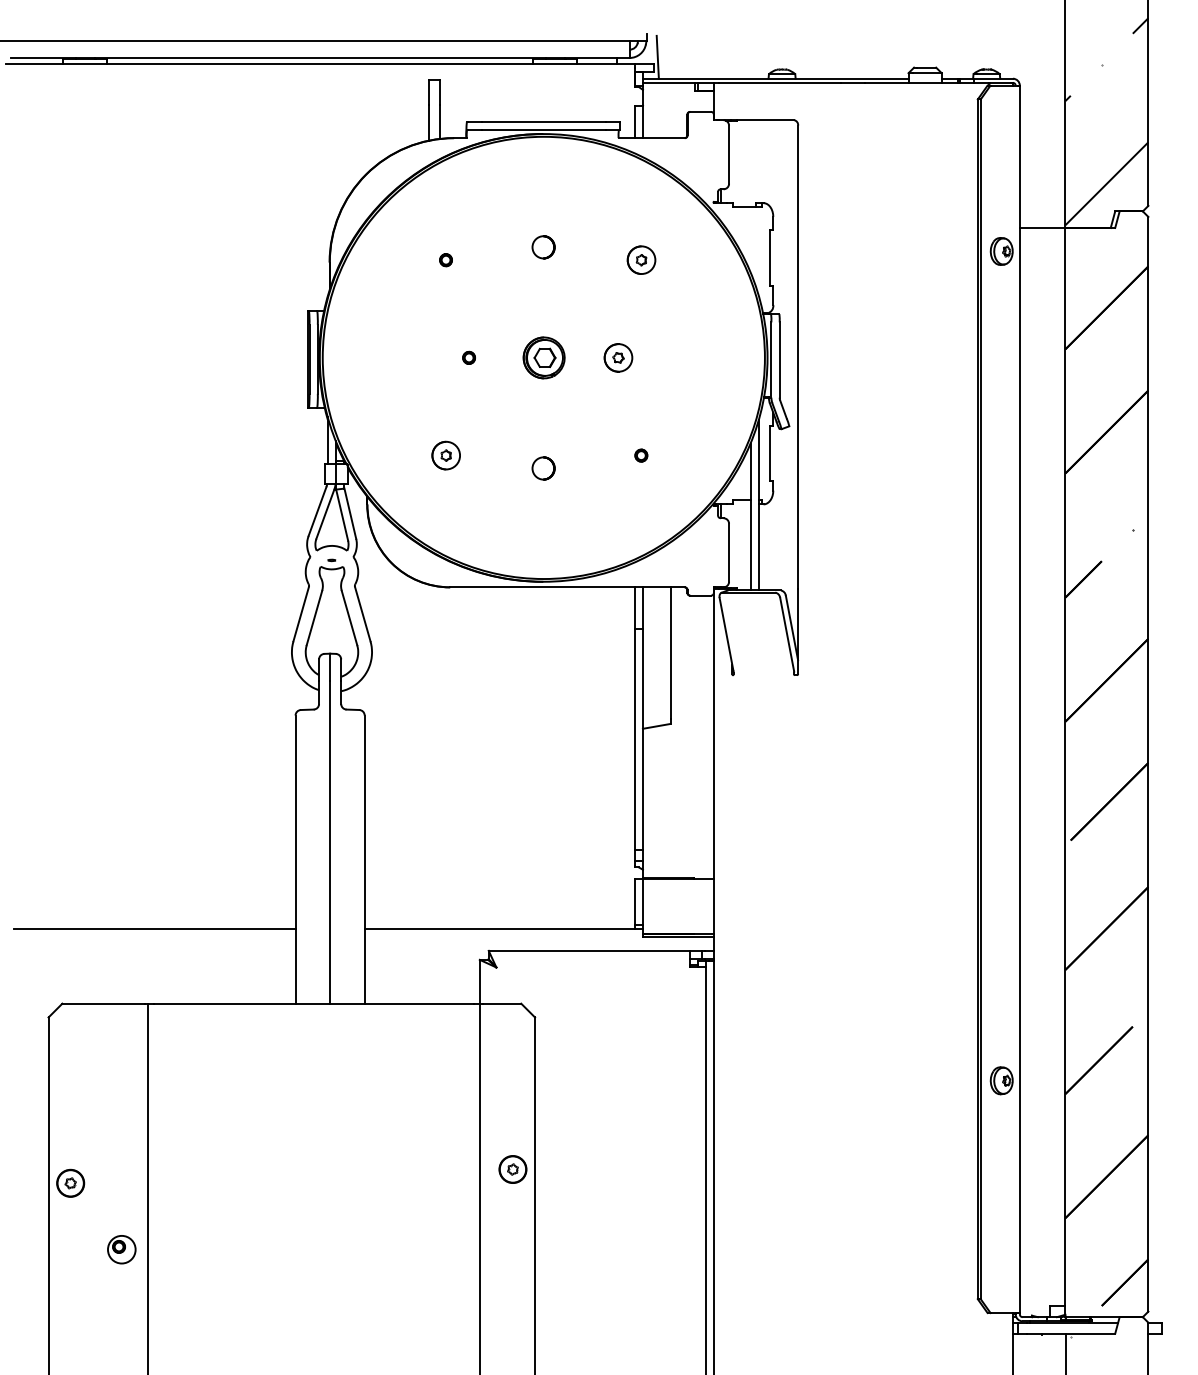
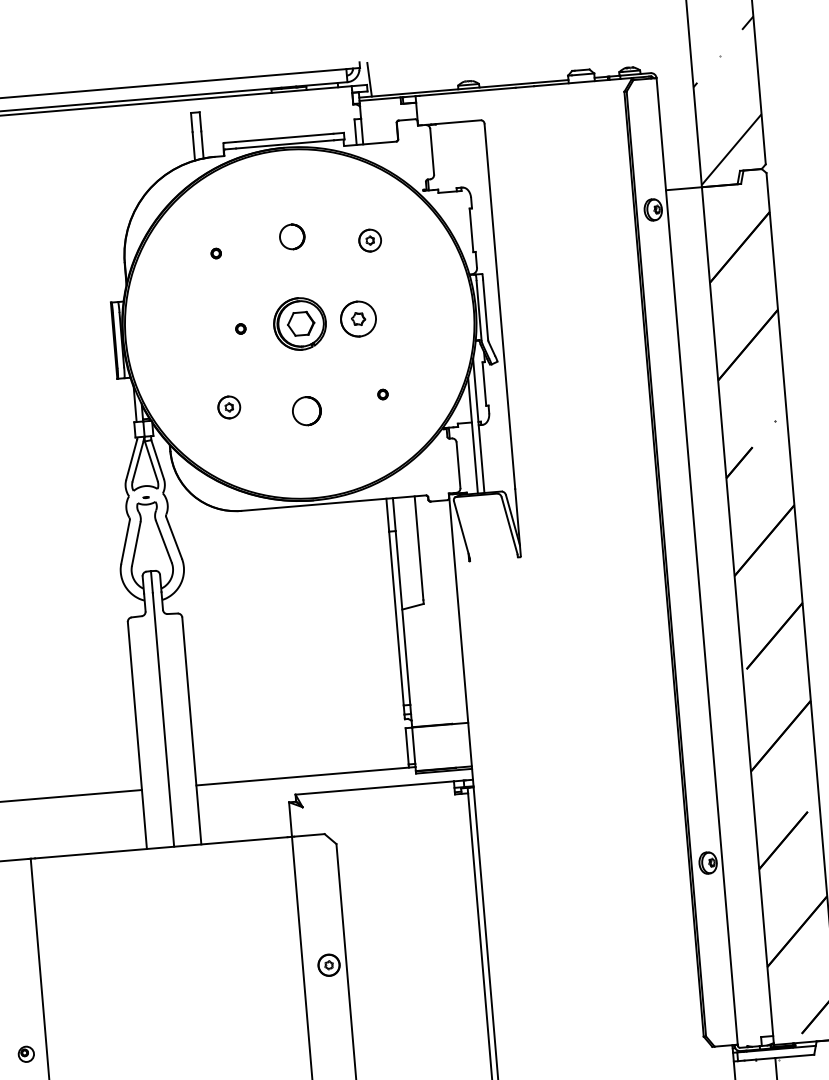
circle: (543, 247) -> (292, 237), size x1.4
part: (543, 357) -> (299, 323), size x1.6
part: (618, 357) -> (358, 318), size x1.6
circle: (543, 468) -> (306, 411), size x1.6
part: (121, 1249) -> (26, 1054), size x0.7

